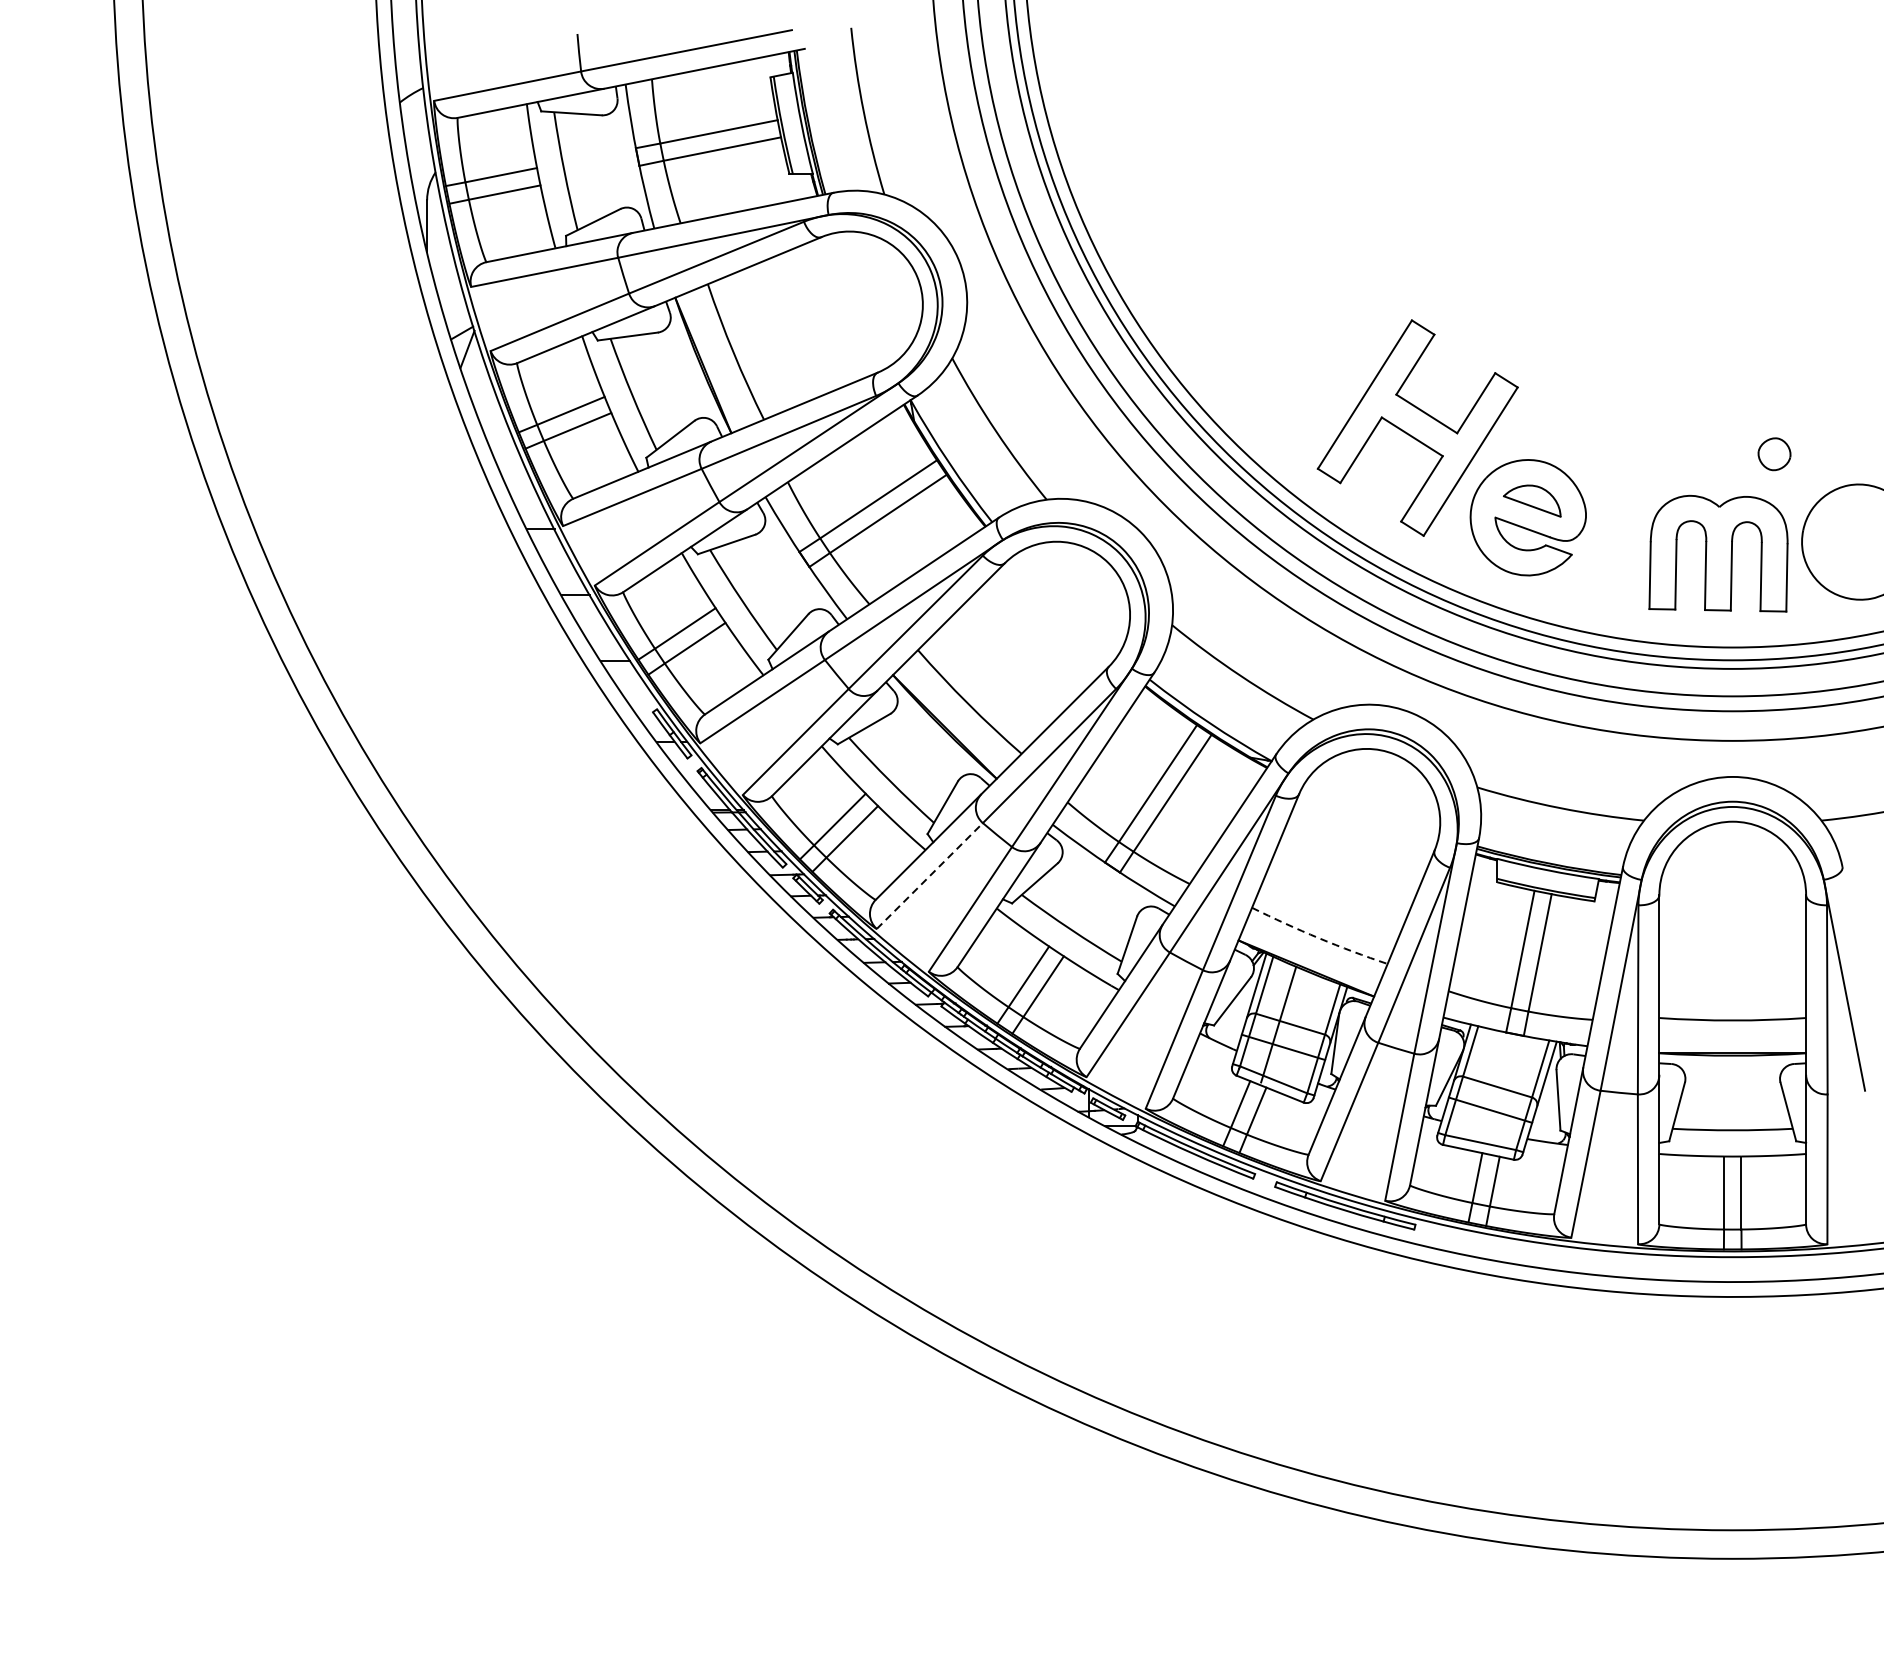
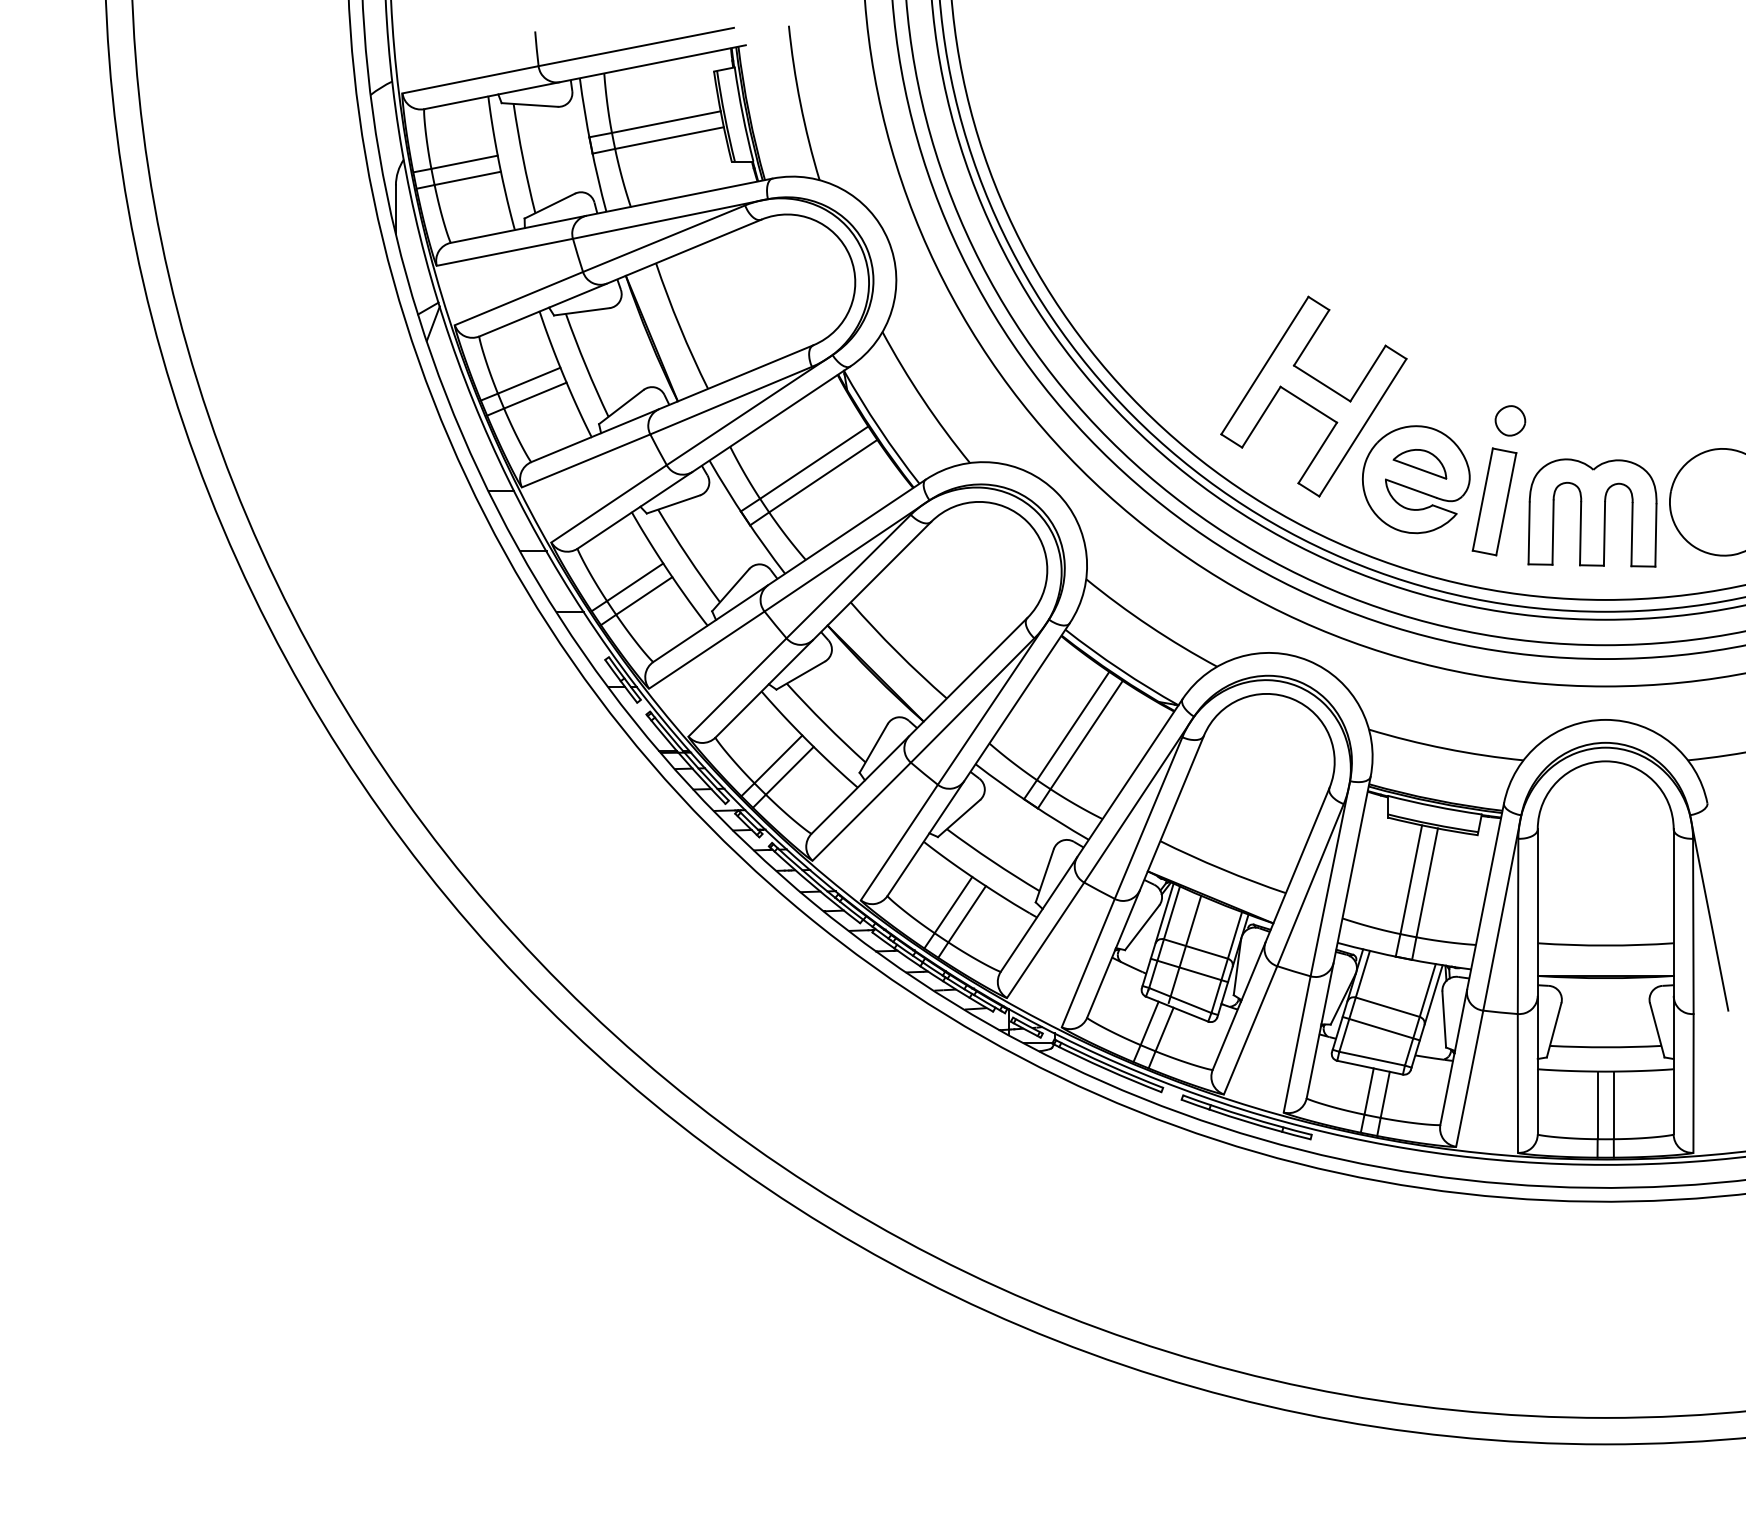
part: (1774, 453) -> (1510, 420), moved
part: (1612, 541) -> (1494, 501), added
line: (930, 875) -> (862, 811), dashed -> solid
arc: (1319, 938) -> (1222, 869), dashed -> solid

